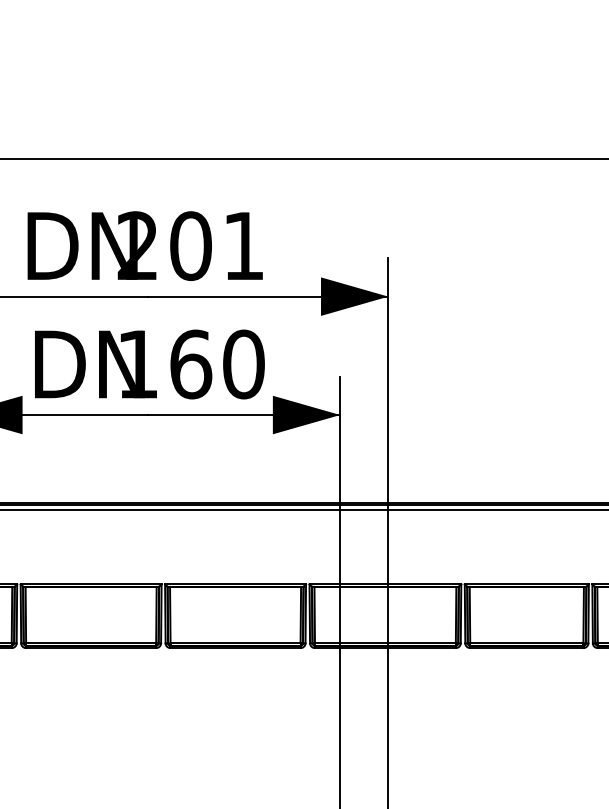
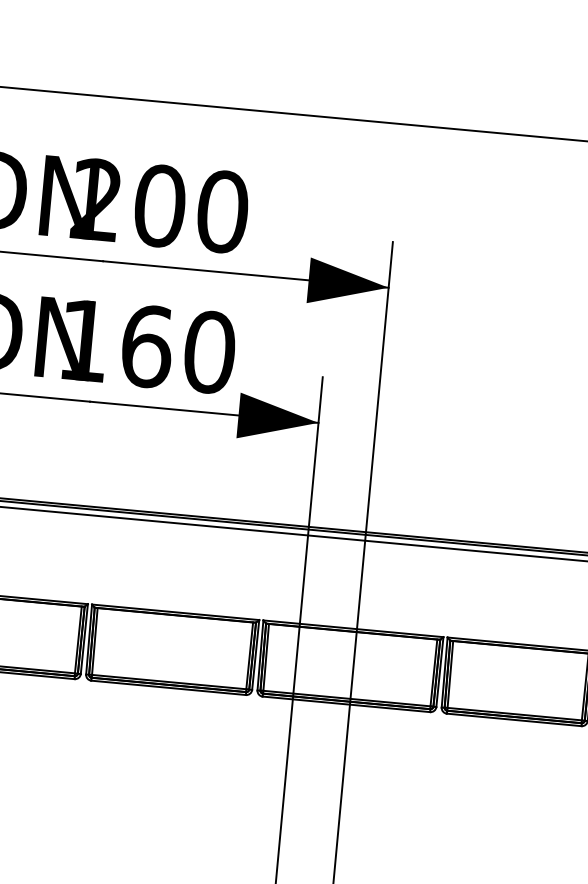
text: (243, 245) -> (222, 211), 201 -> 200

